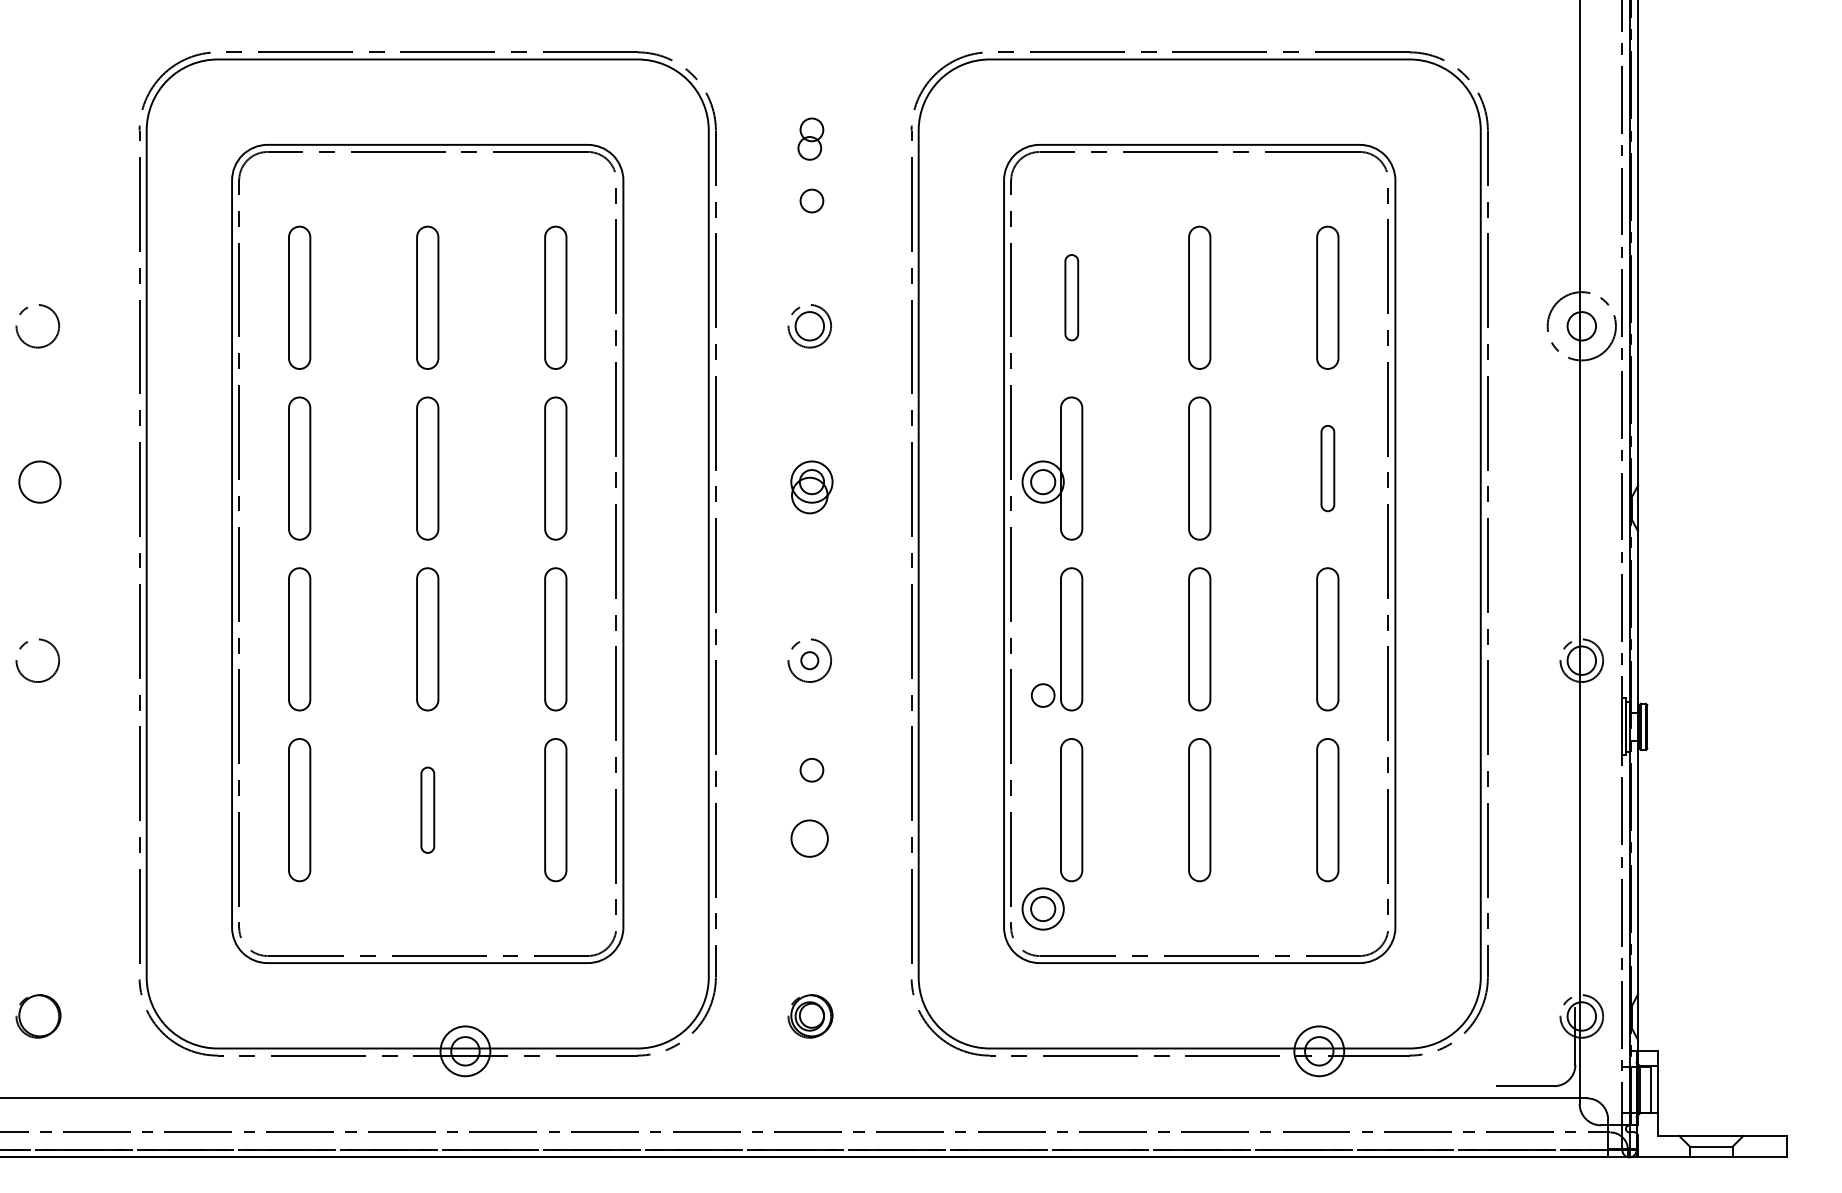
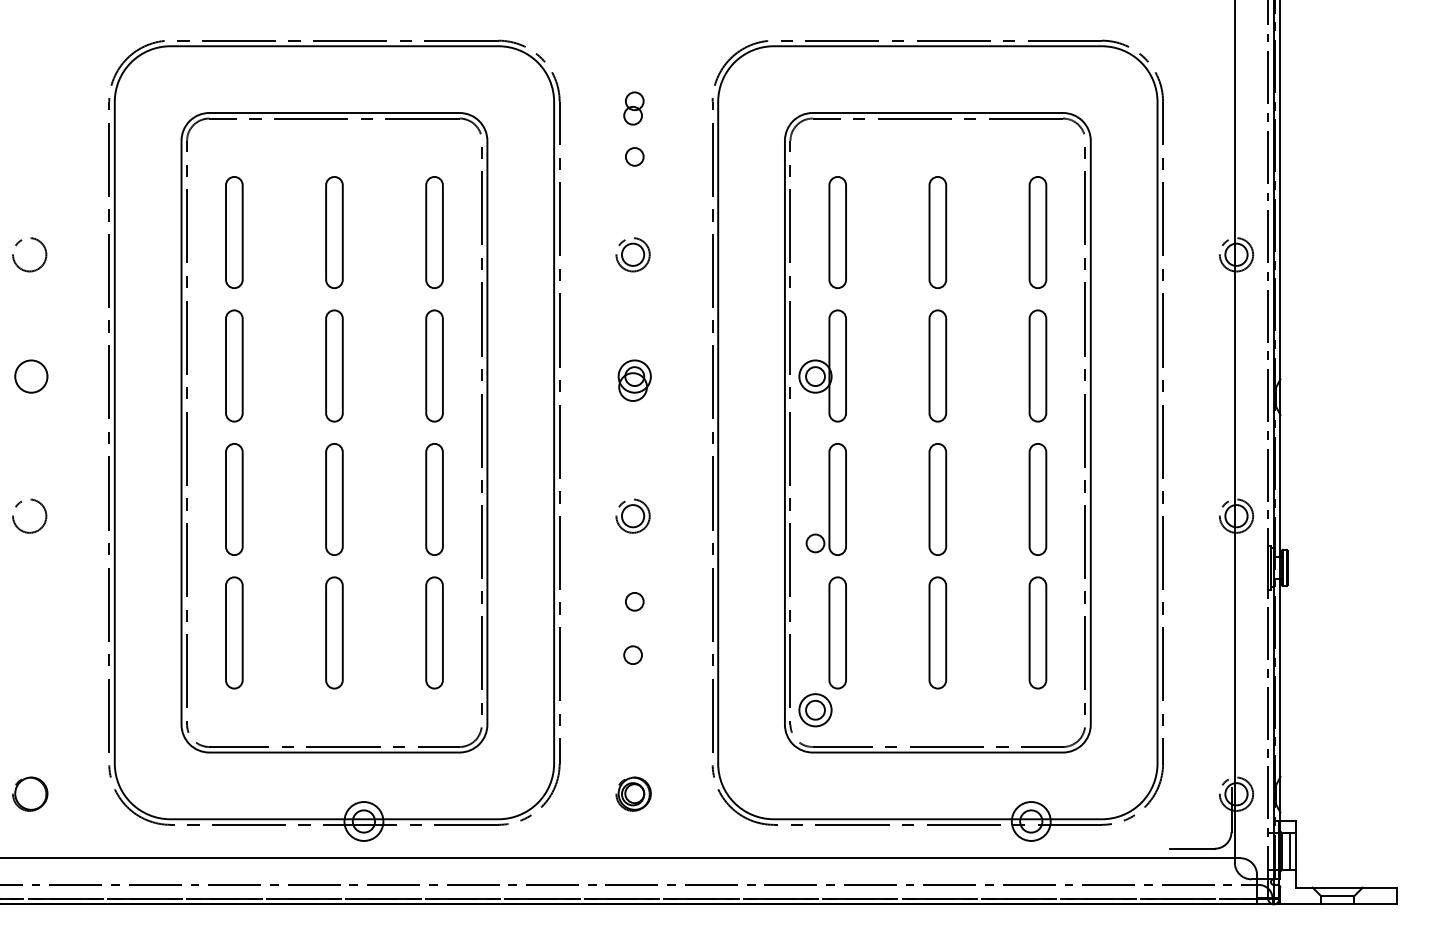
part: (1071, 297) -> (837, 232), size x1.67
circle: (1581, 325) -> (1236, 254), size x0.62
part: (1327, 468) -> (1037, 365), size x1.67
circle: (809, 660) -> (632, 516), size x1.67
part: (427, 810) -> (334, 633), size x1.67
circle: (809, 838) -> (632, 655), size x0.62

